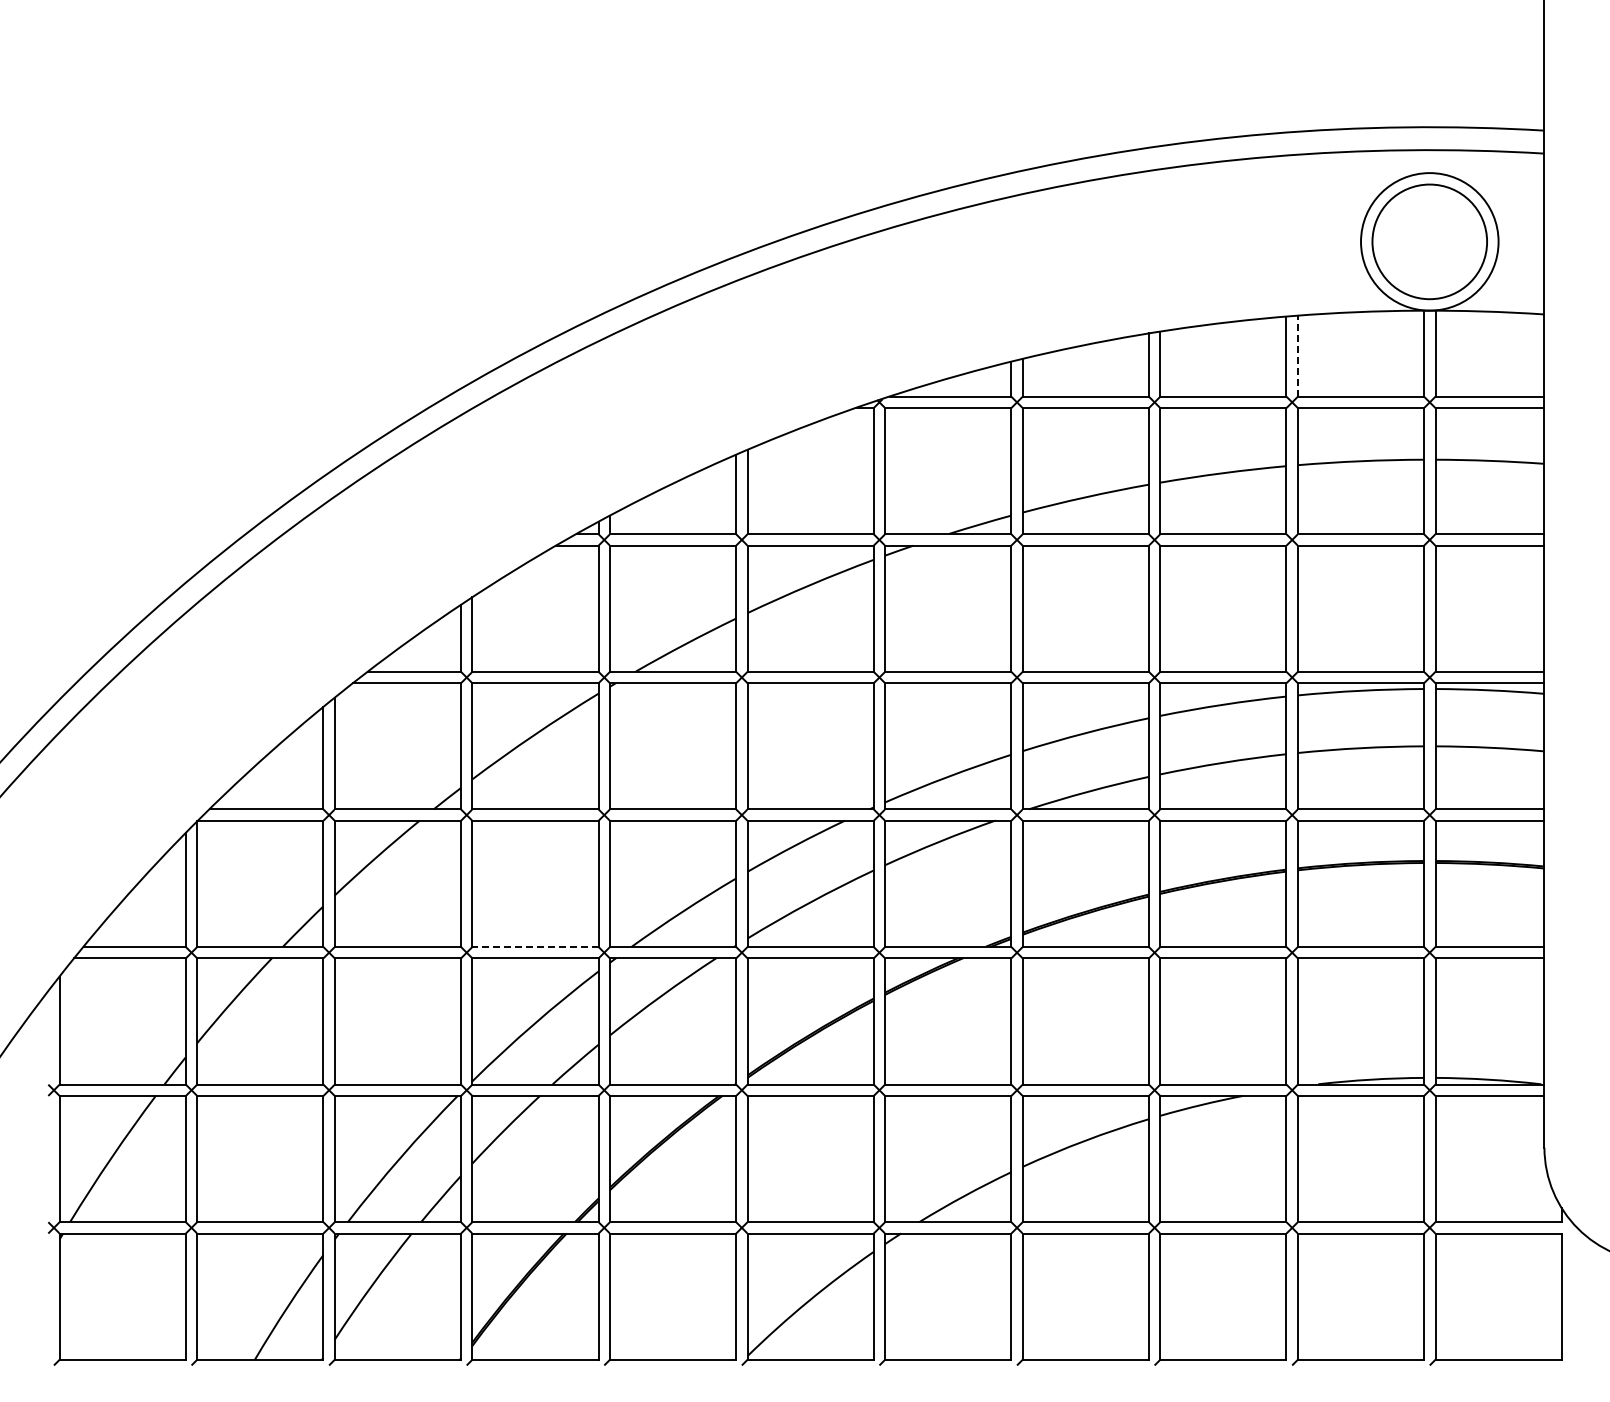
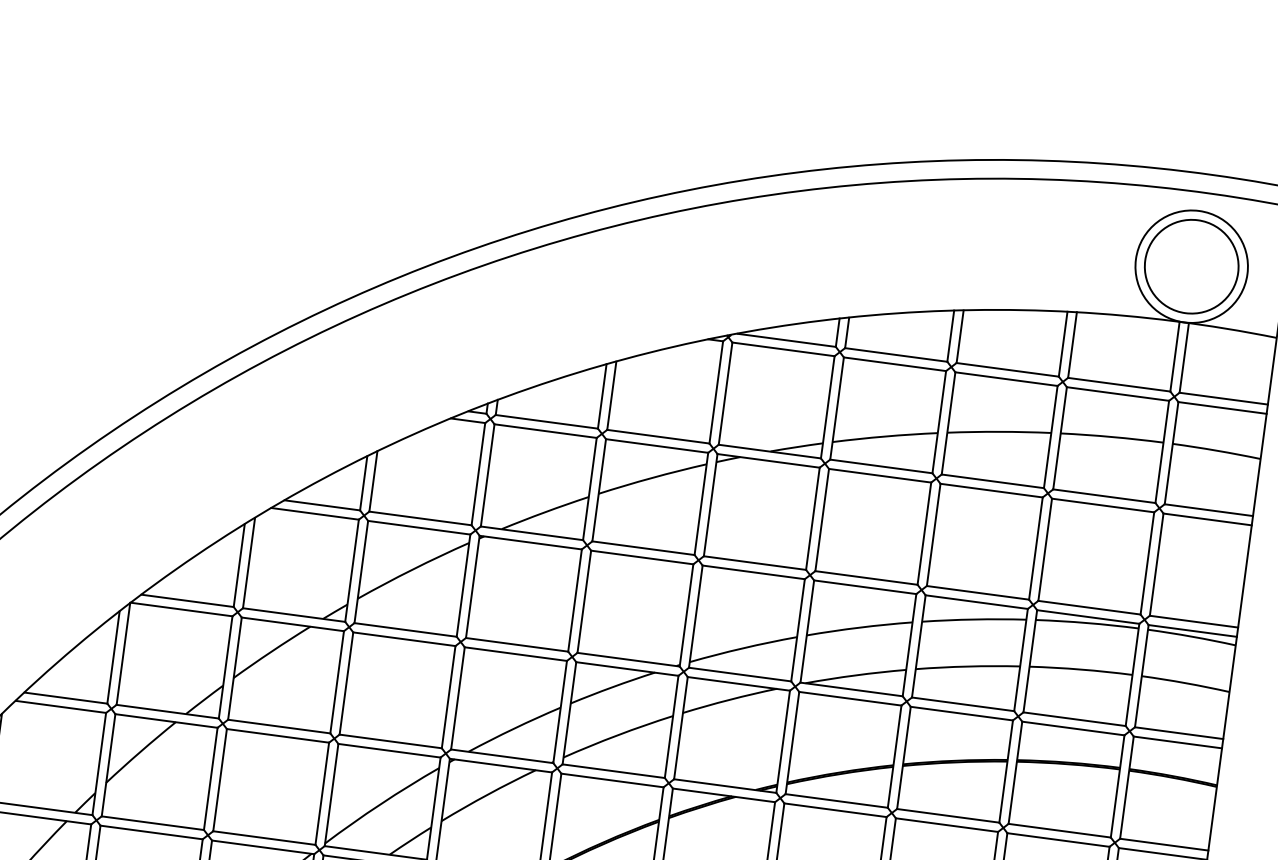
line: (1297, 355) -> (1072, 344), dashed -> solid
line: (535, 946) -> (390, 741), dashed -> solid

